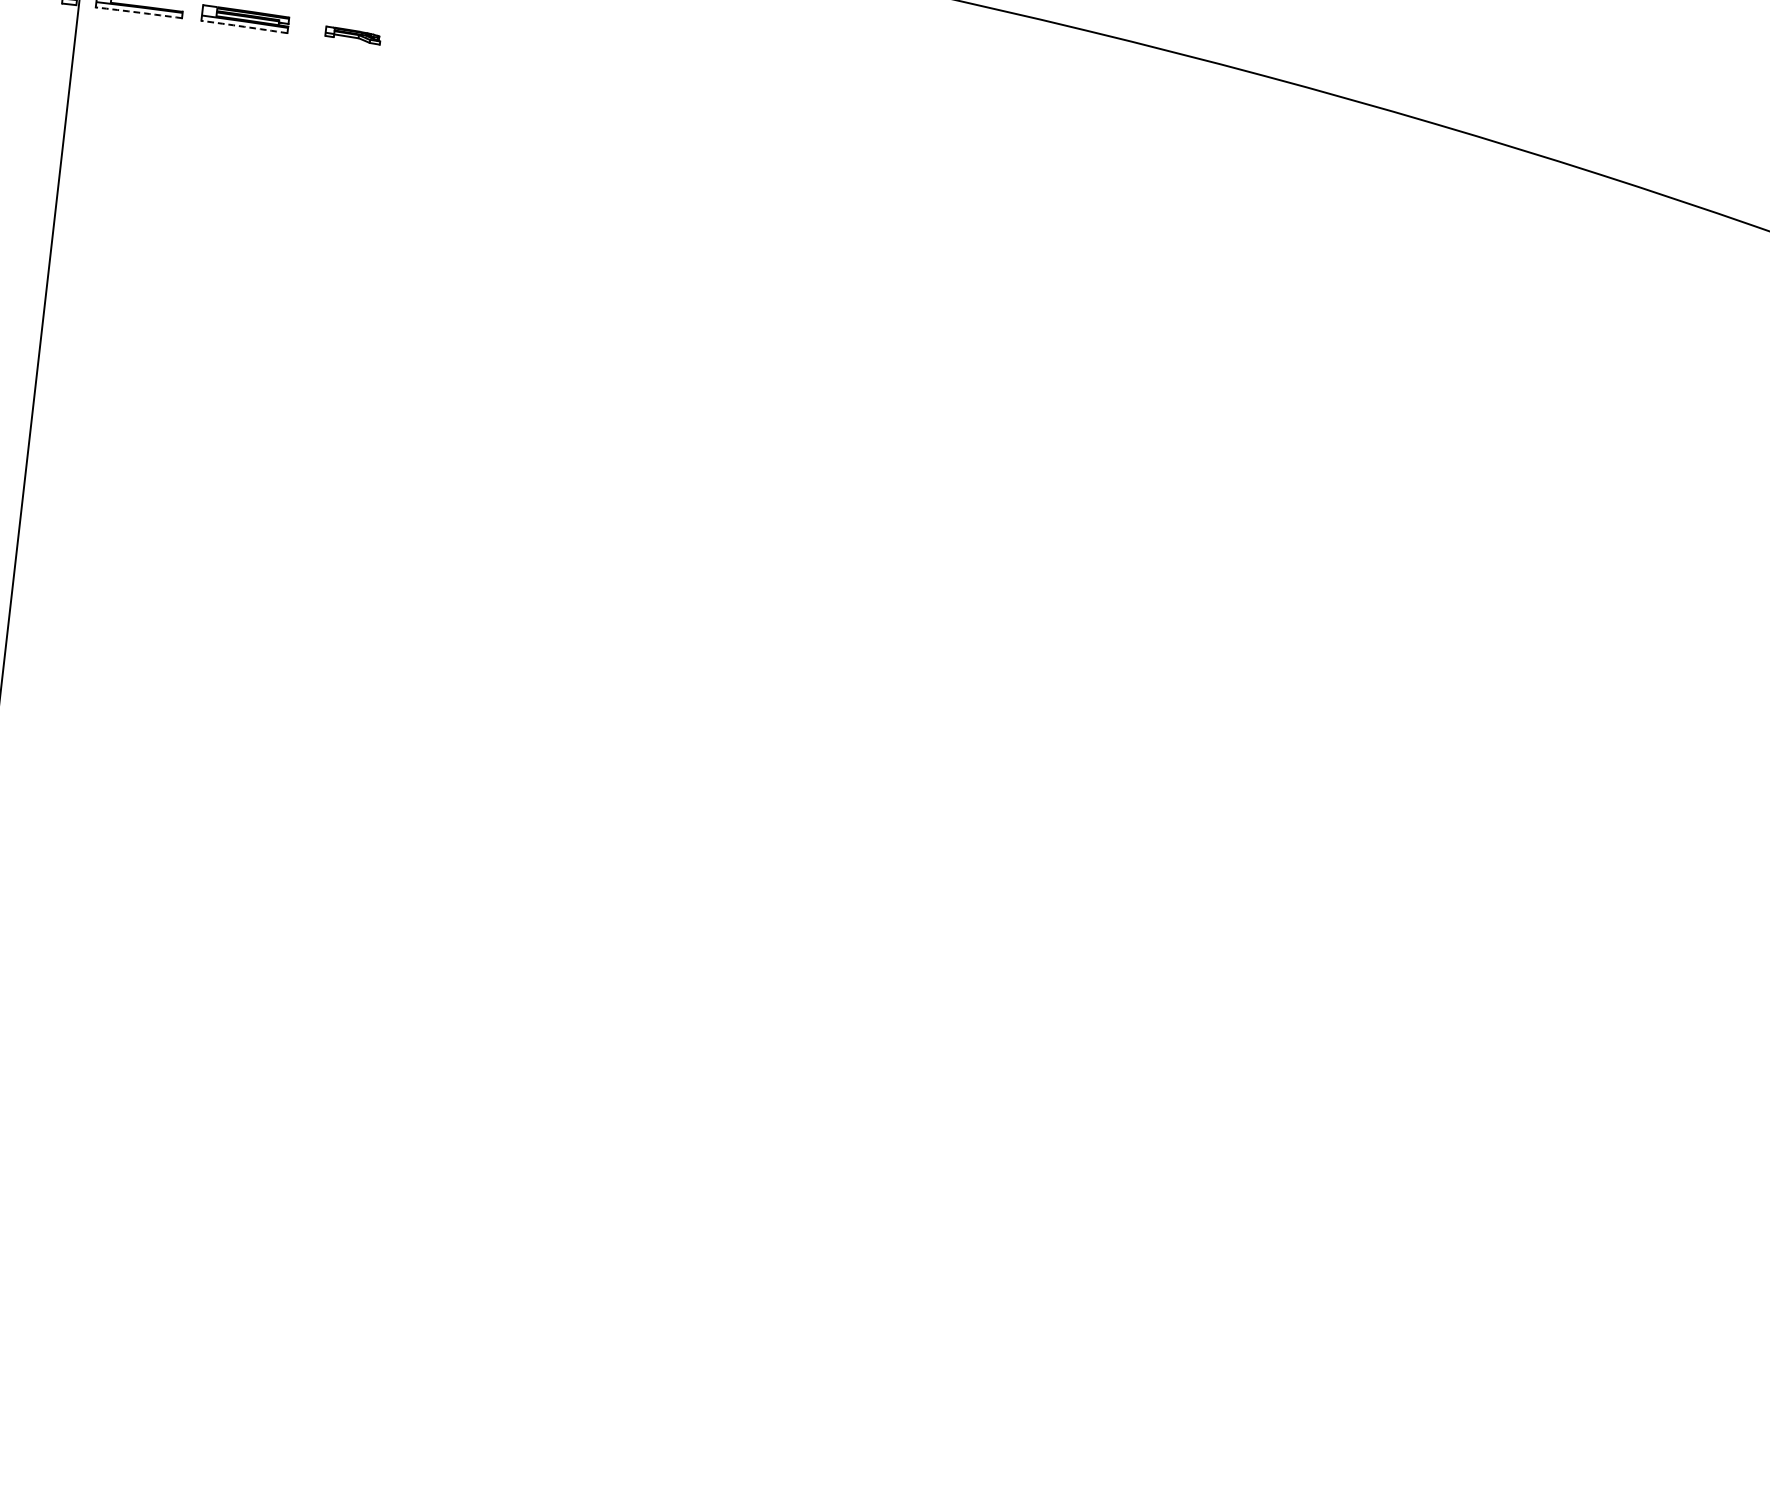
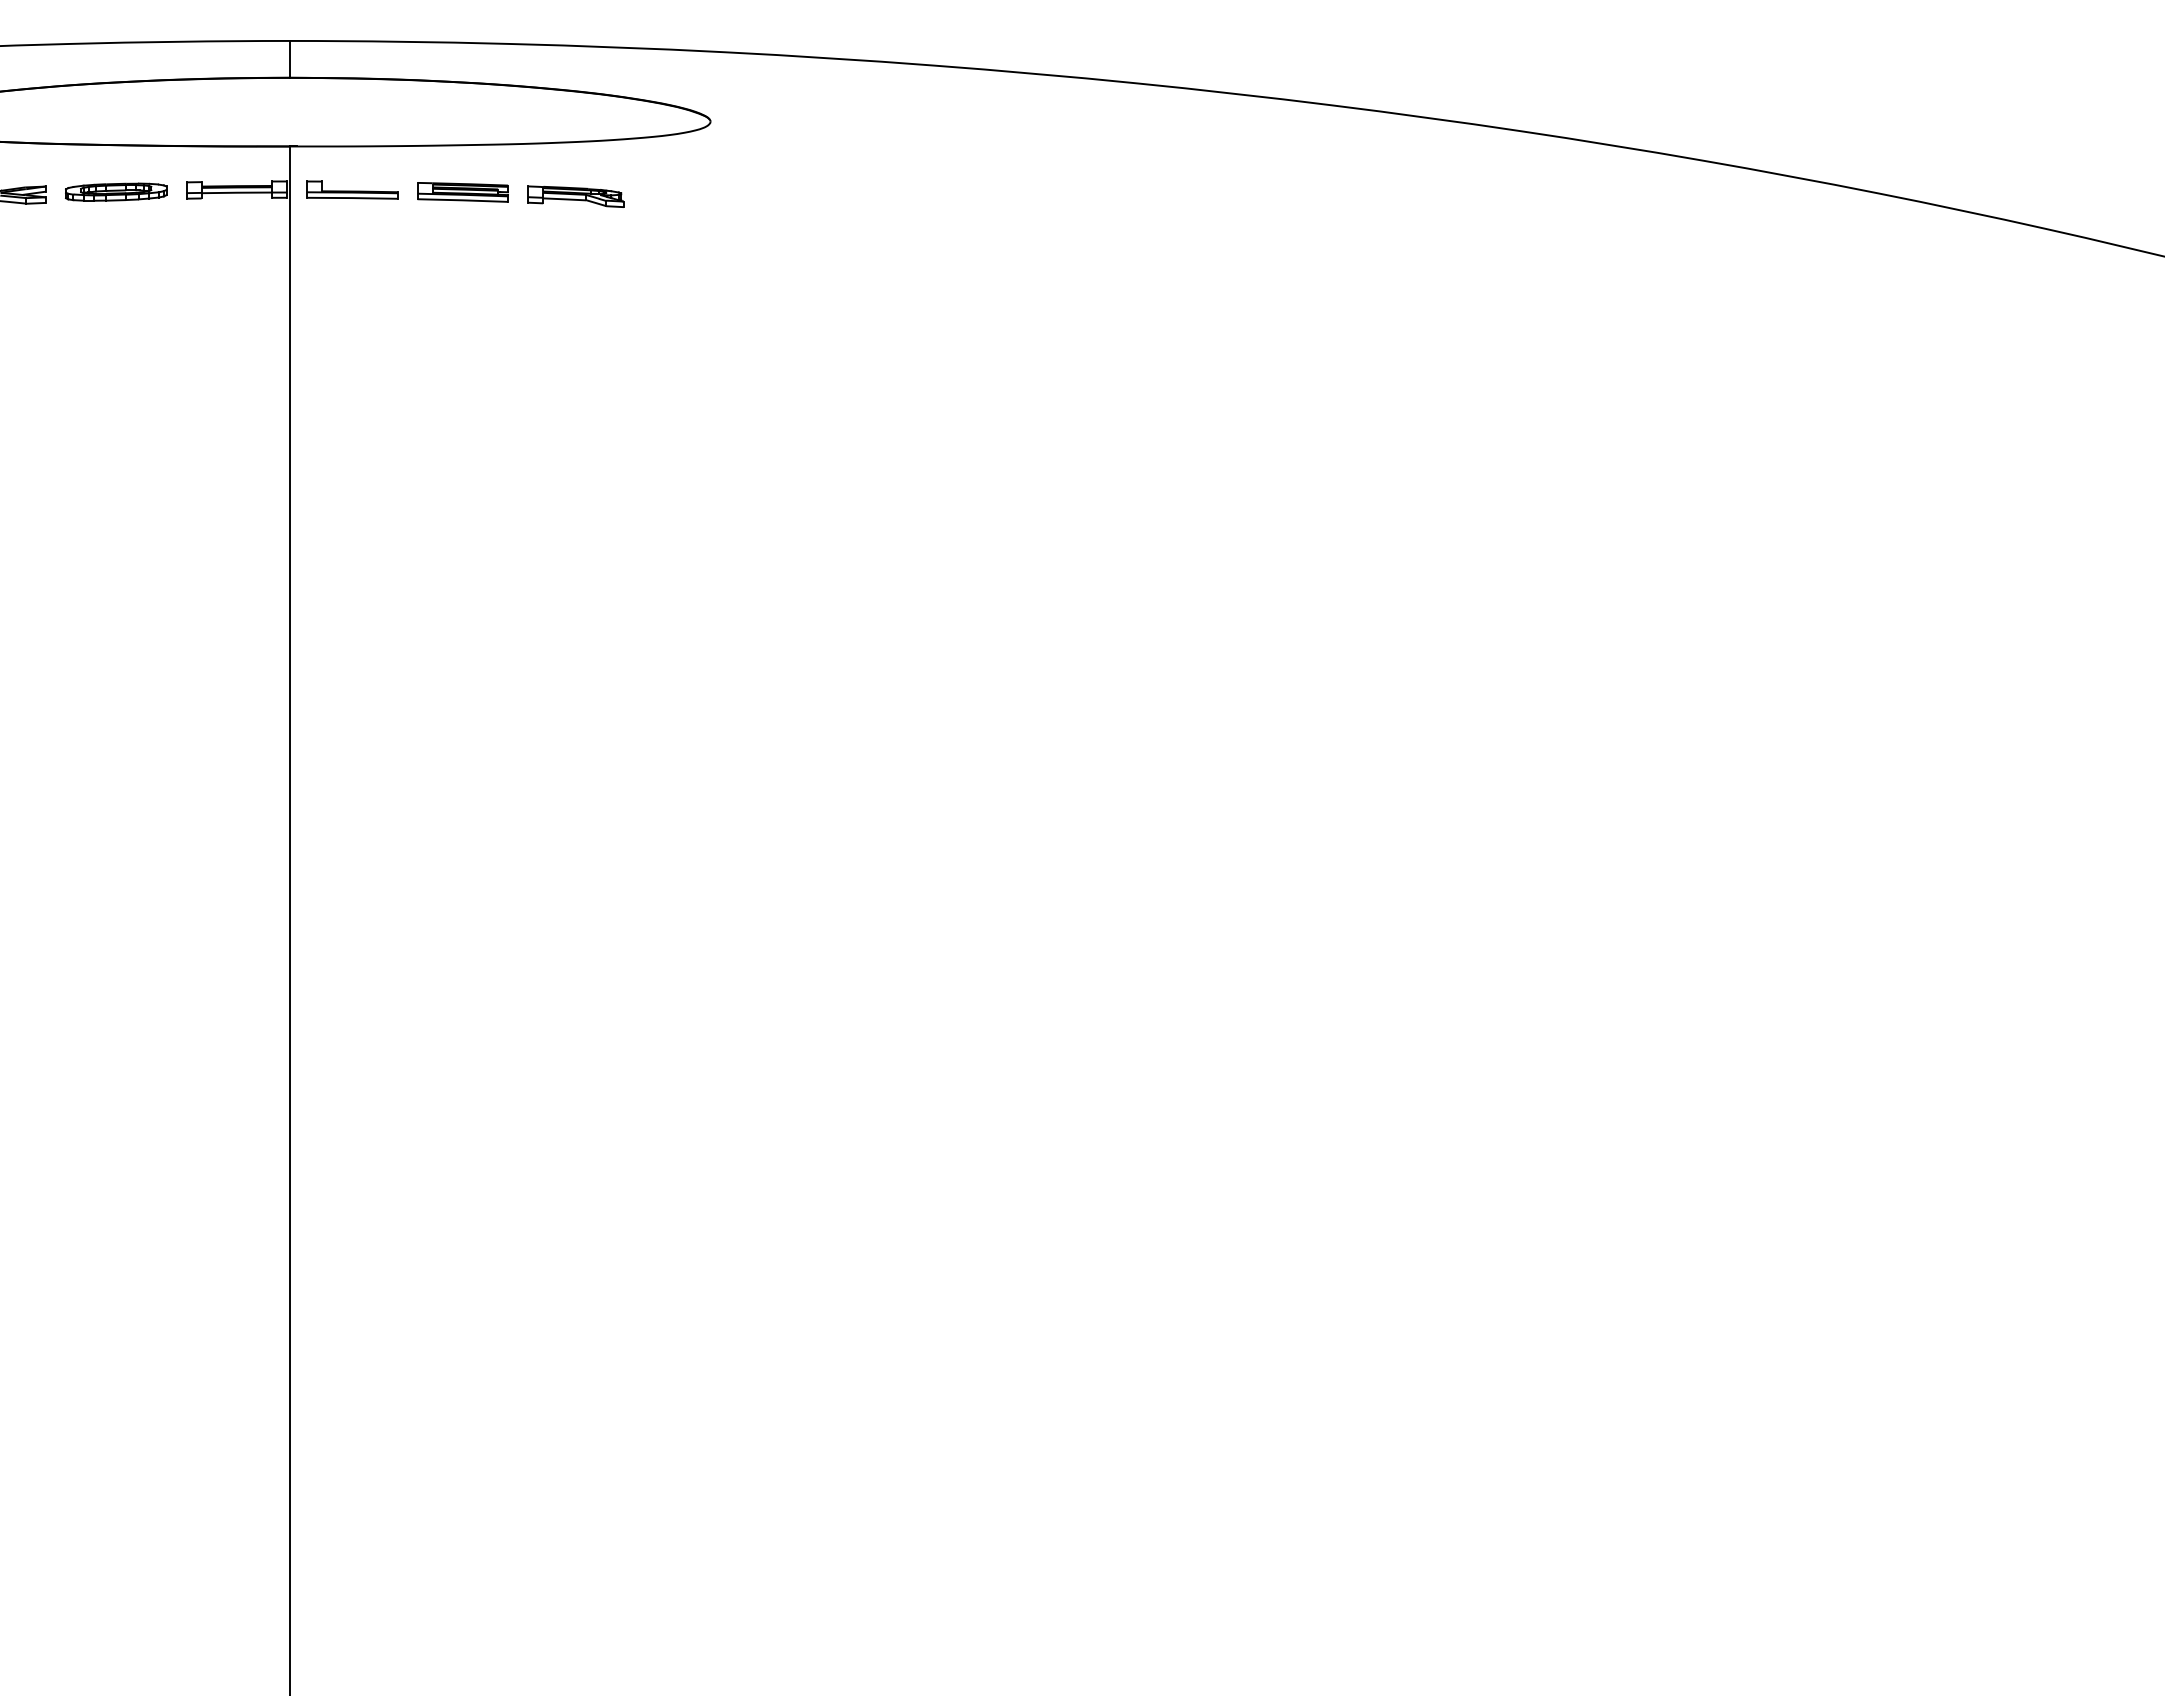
arc: (138, 12) -> (352, 198), dashed -> solid
arc: (244, 26) -> (462, 200), dashed -> solid
part: (352, 35) -> (575, 196), size x1.67

